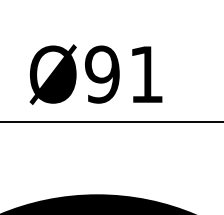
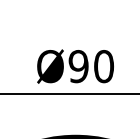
text: (147, 74) -> (104, 66), Ø91 -> Ø90

